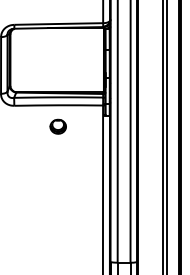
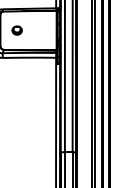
part: (57, 126) -> (16, 30), moved

